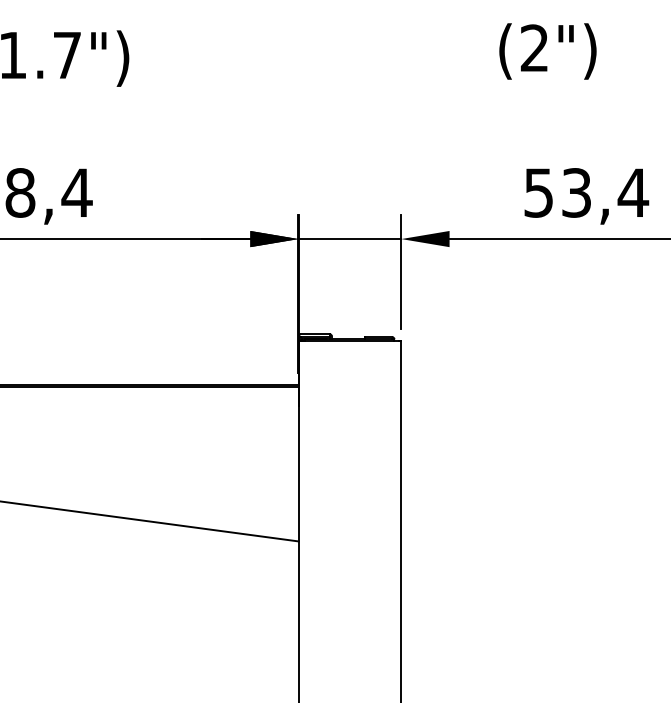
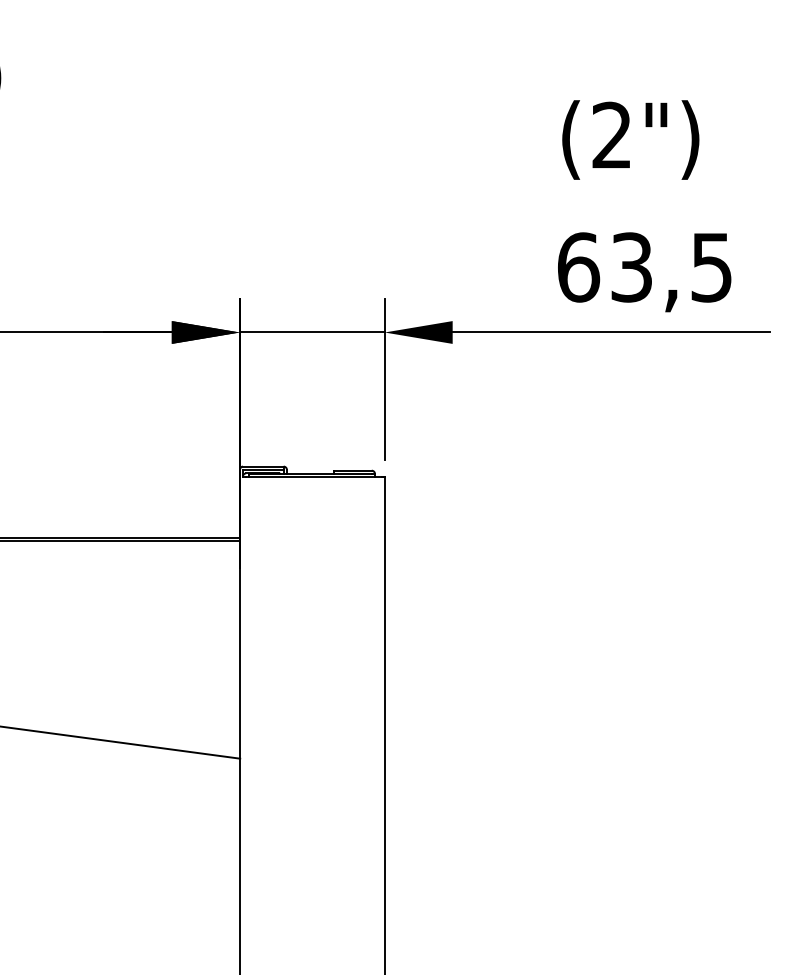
text: (547, 51) -> (630, 140), moved
text: (586, 192) -> (645, 266), 53,4 -> 63,5

